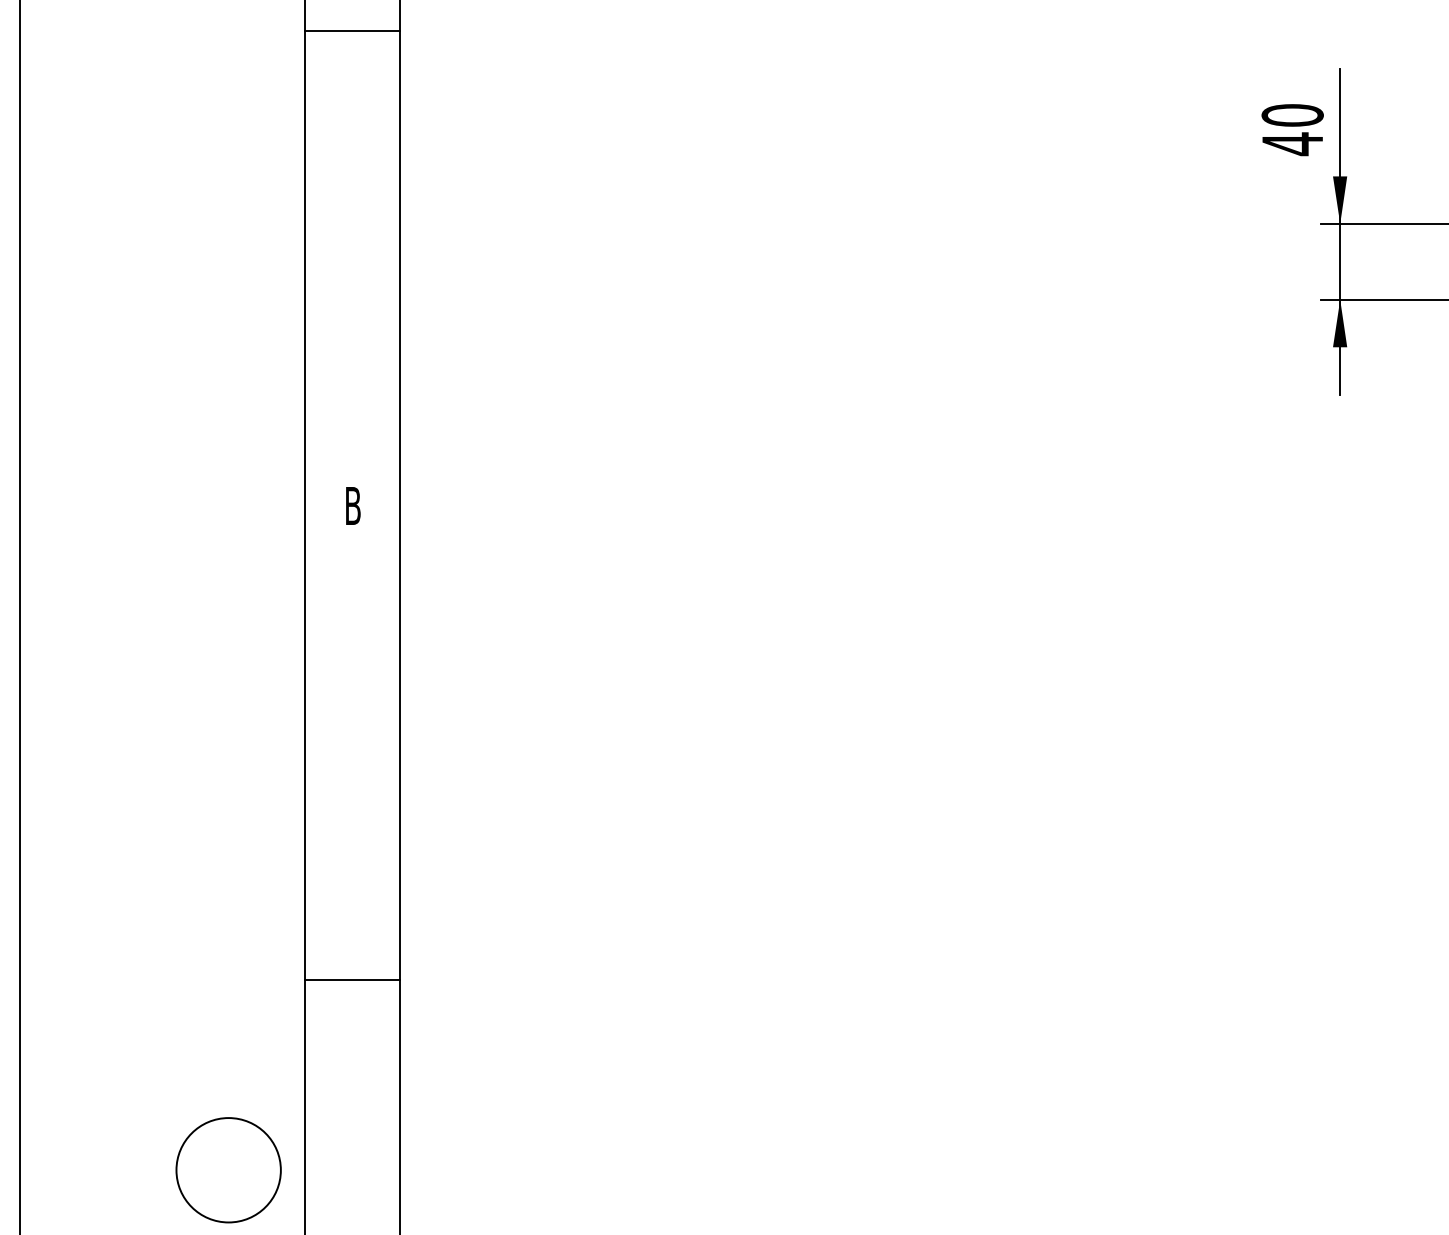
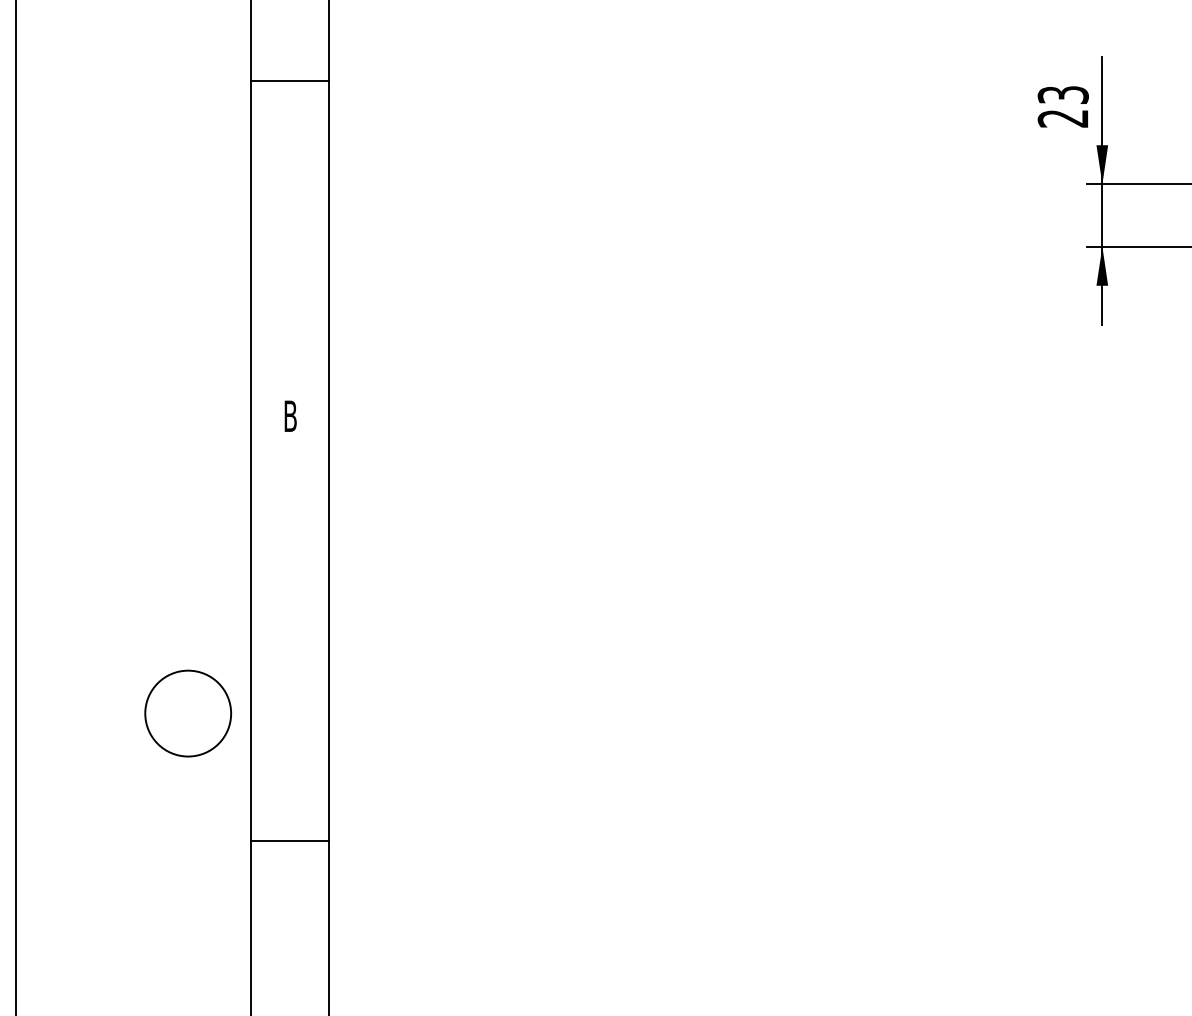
line: (351, 30) -> (289, 80), moved
text: (1291, 129) -> (1062, 106), 40 -> 23
line: (351, 980) -> (289, 841), moved
circle: (227, 1170) -> (187, 713), moved

